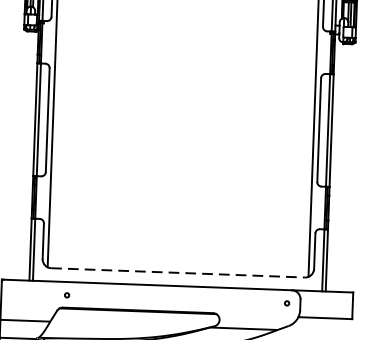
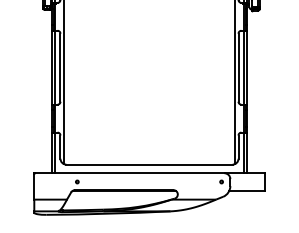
line: (178, 272) -> (149, 164), dashed -> solid

